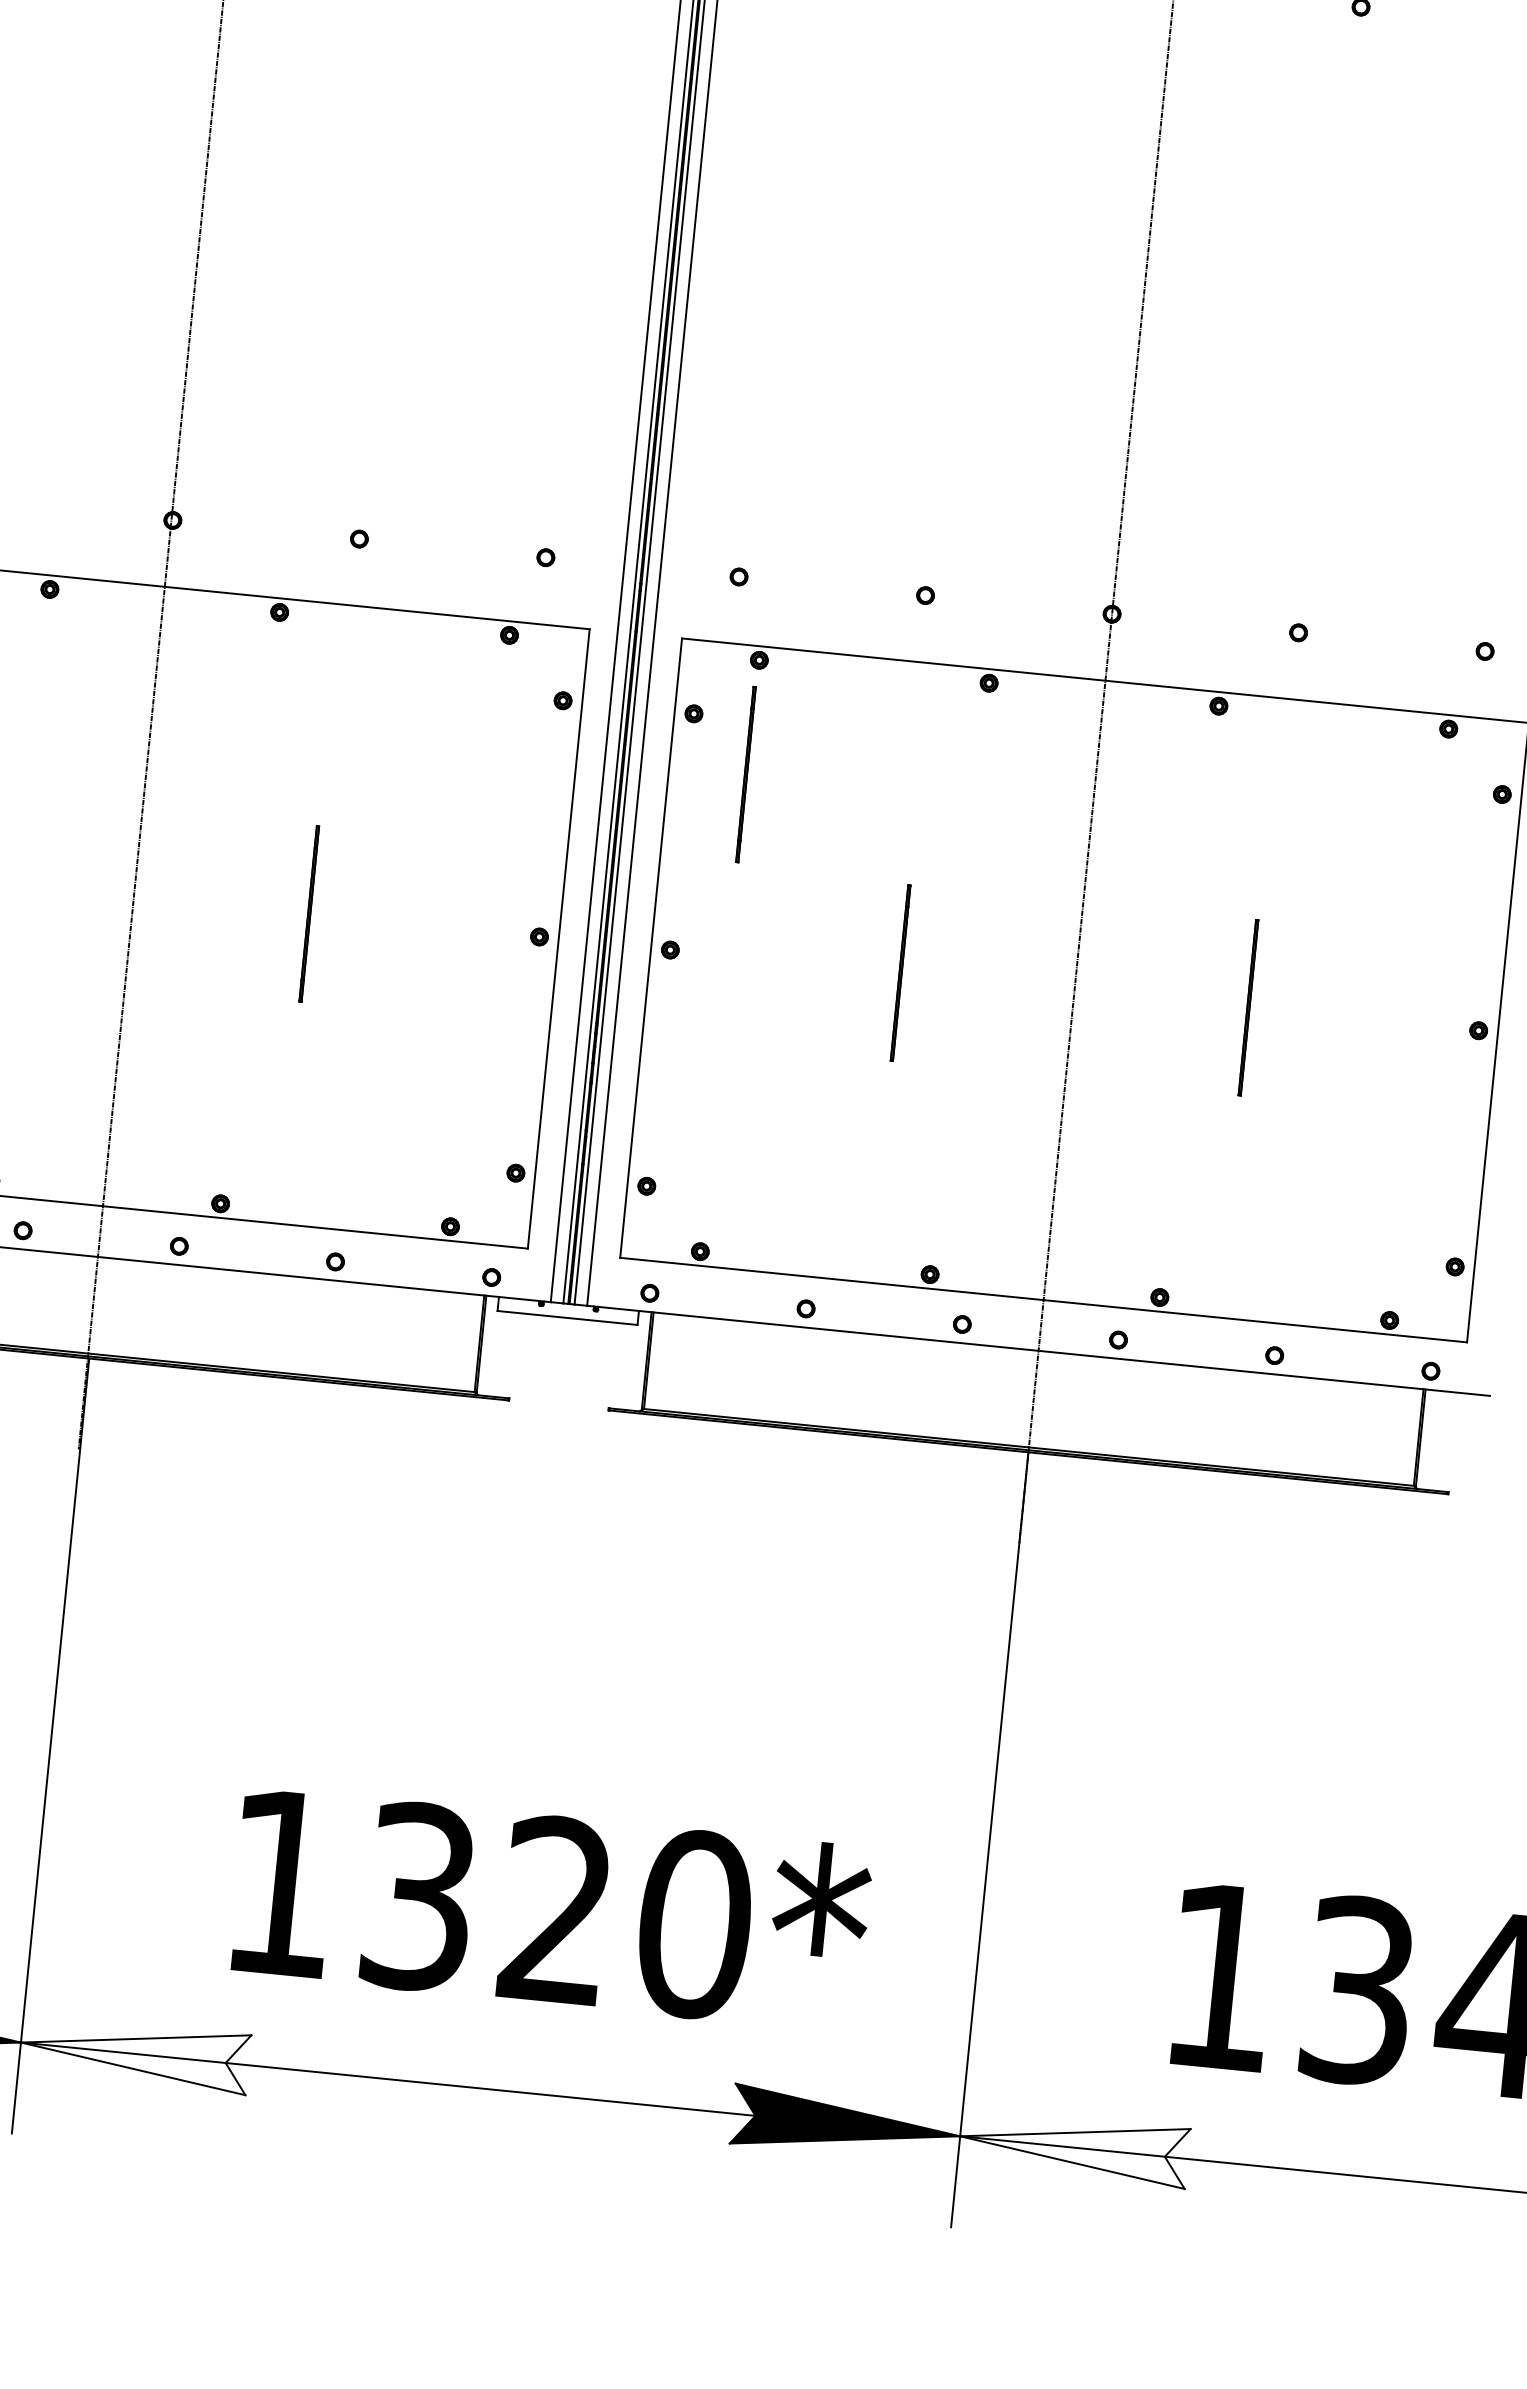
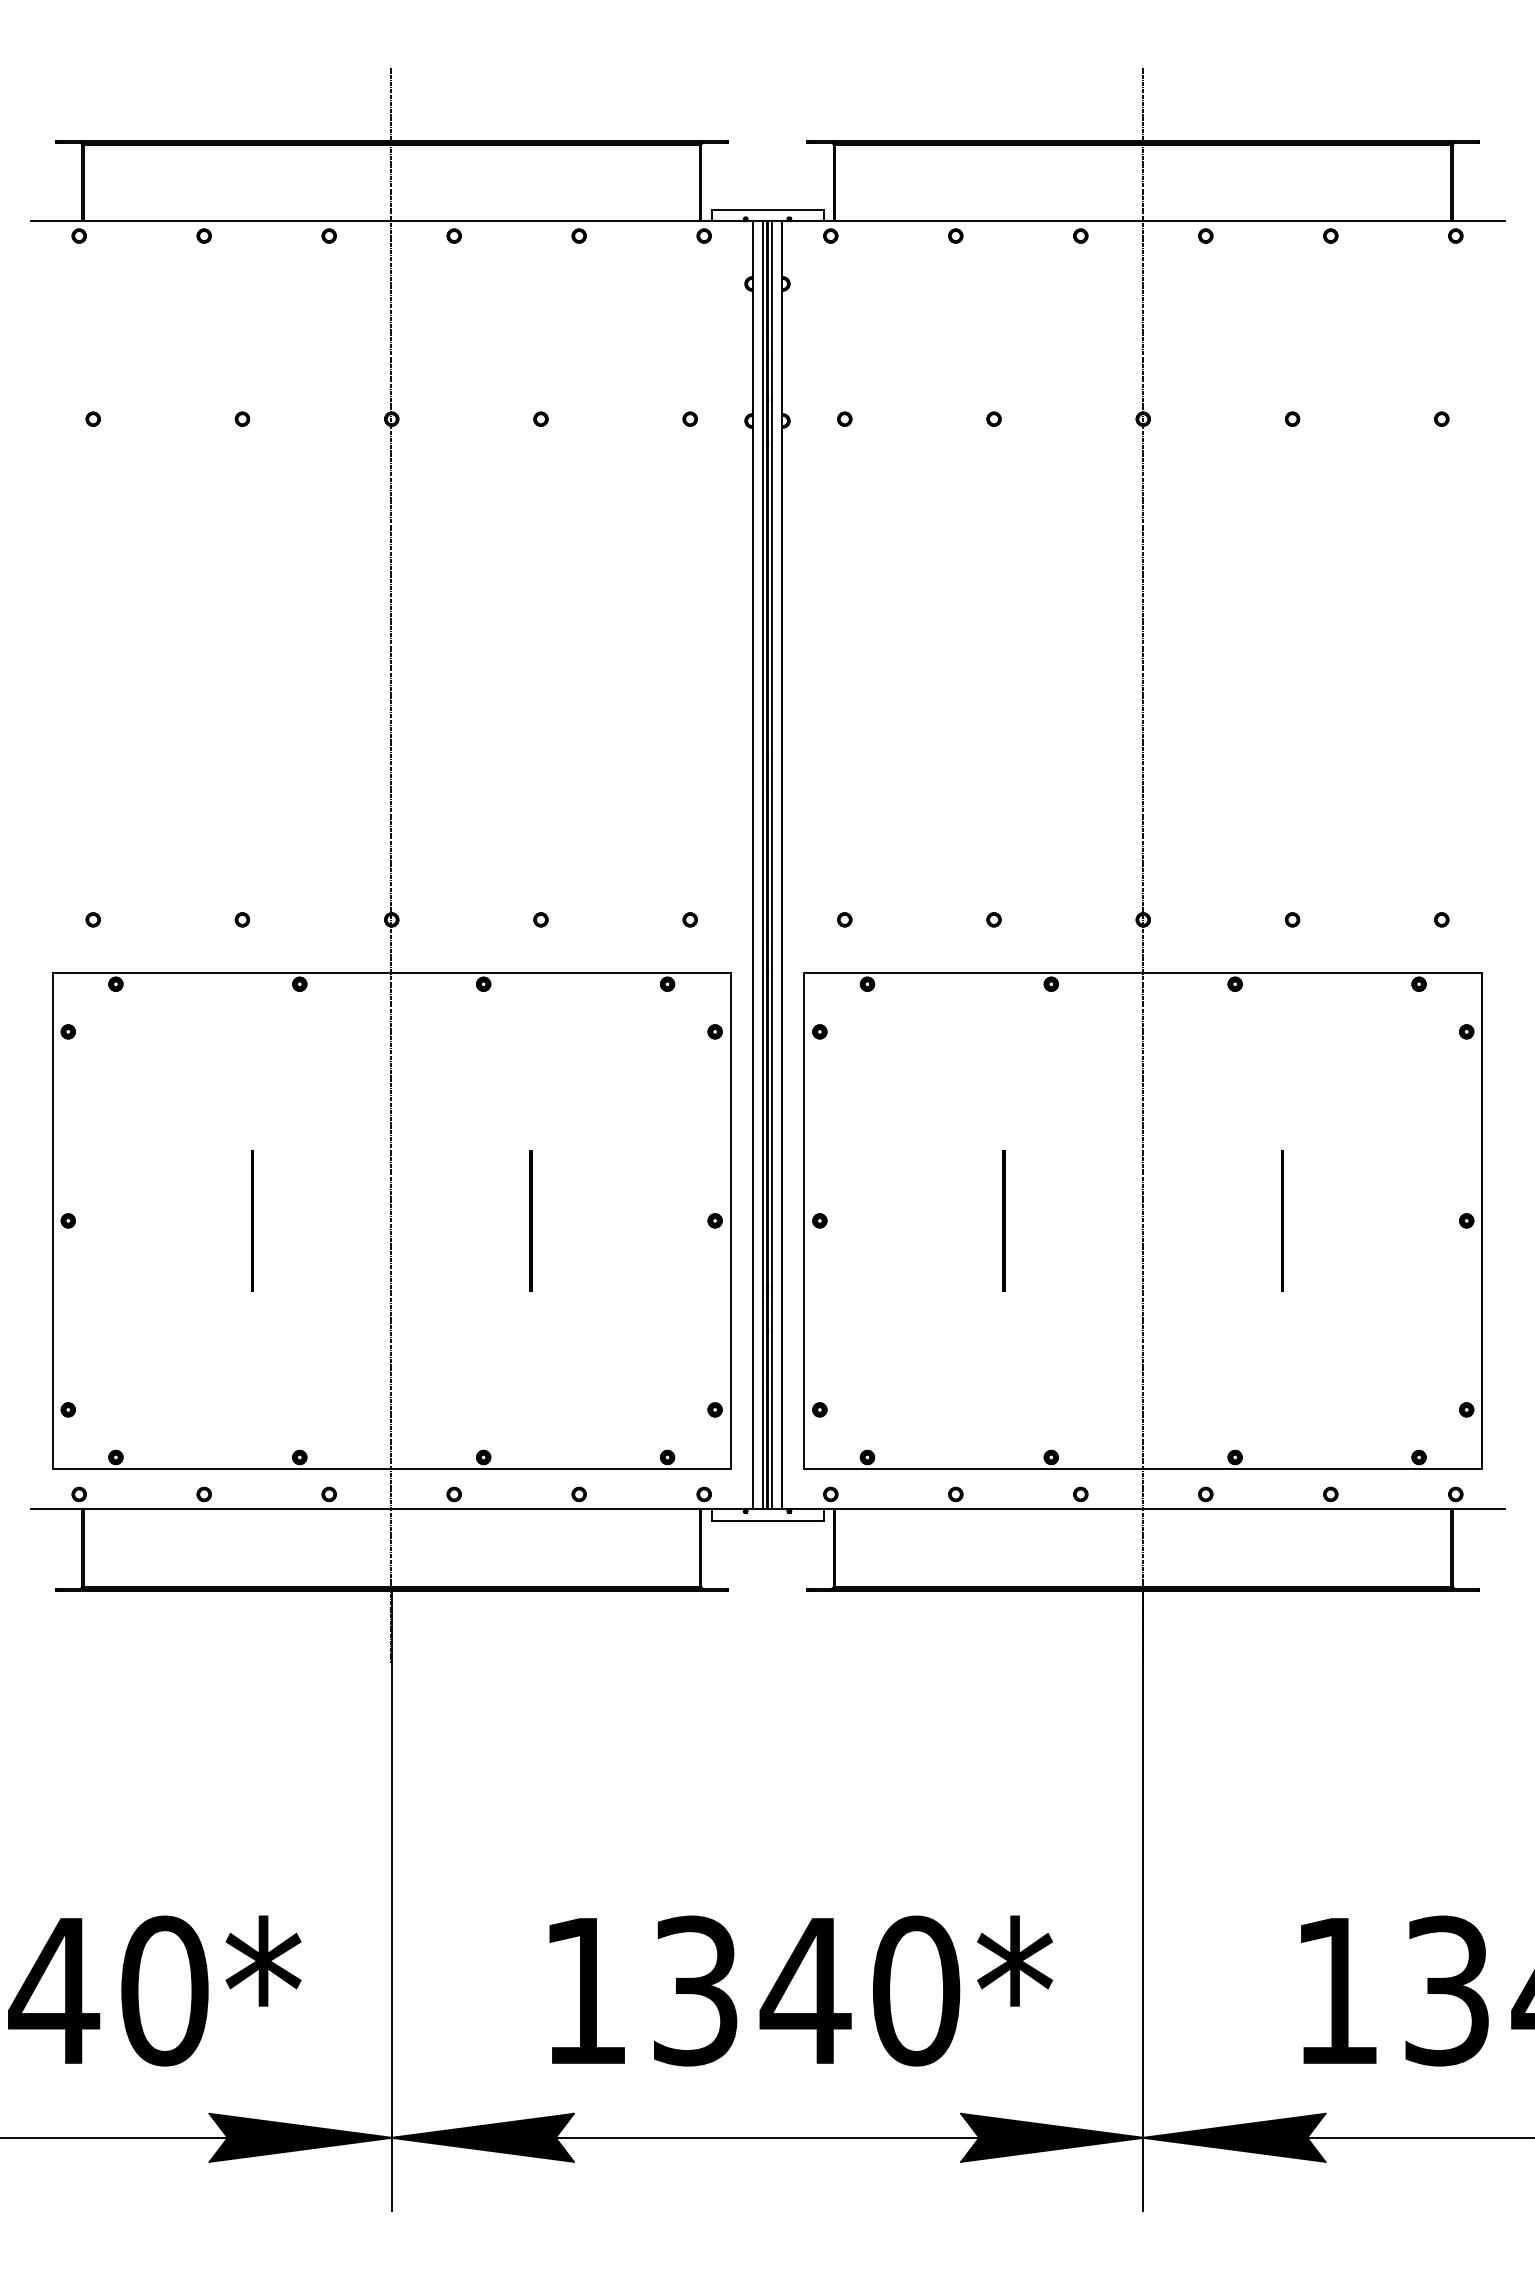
line: (745, 774) -> (865, 1075), removed
text: (556, 1908) -> (805, 1989), 1320* -> 1340*
fill: (134, 2053) -> (482, 2137), added
fill: (1074, 2147) -> (1234, 2137), added

